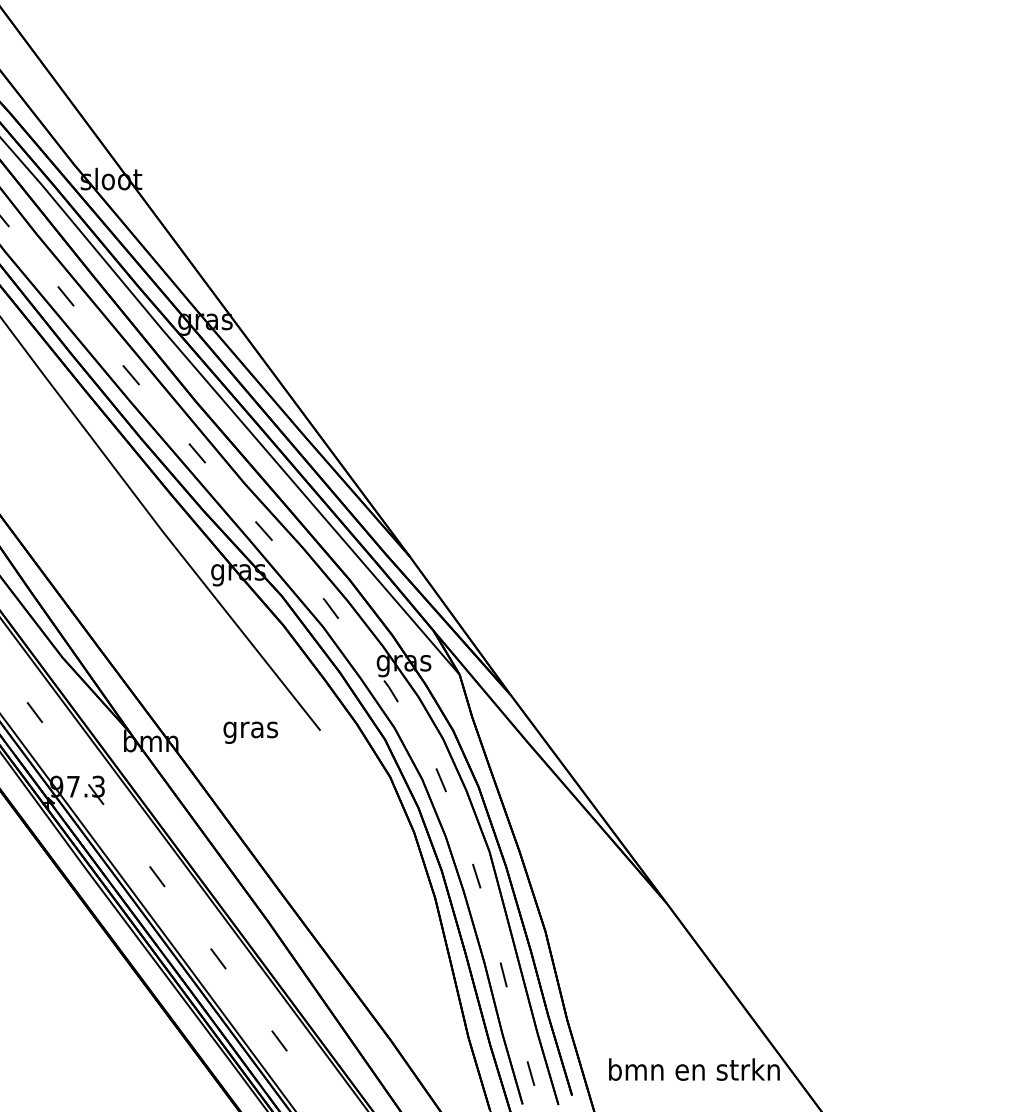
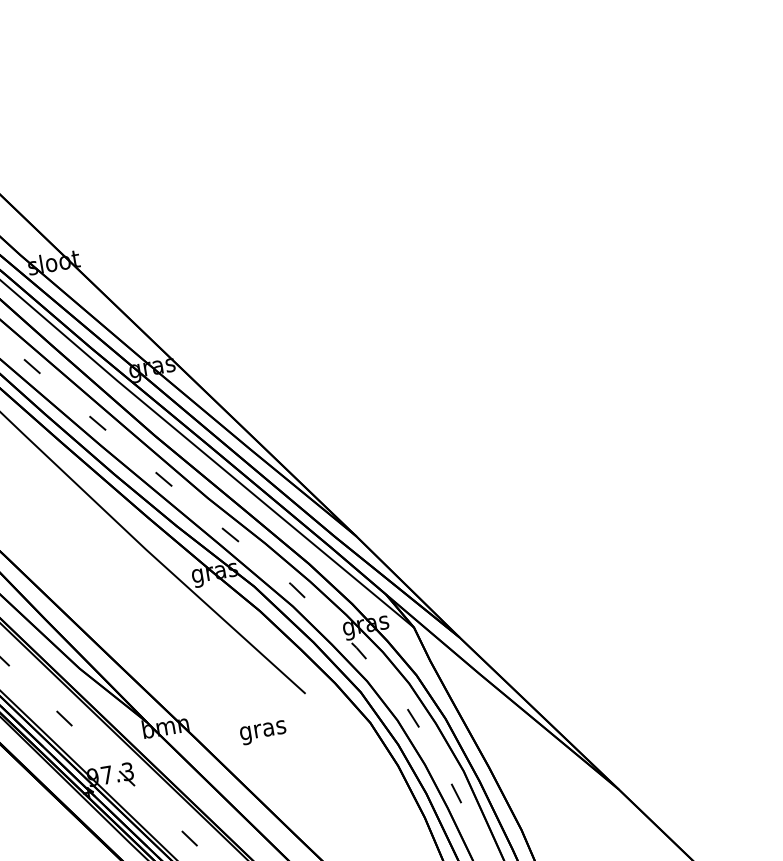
text: (250, 732) -> (263, 732), moved

